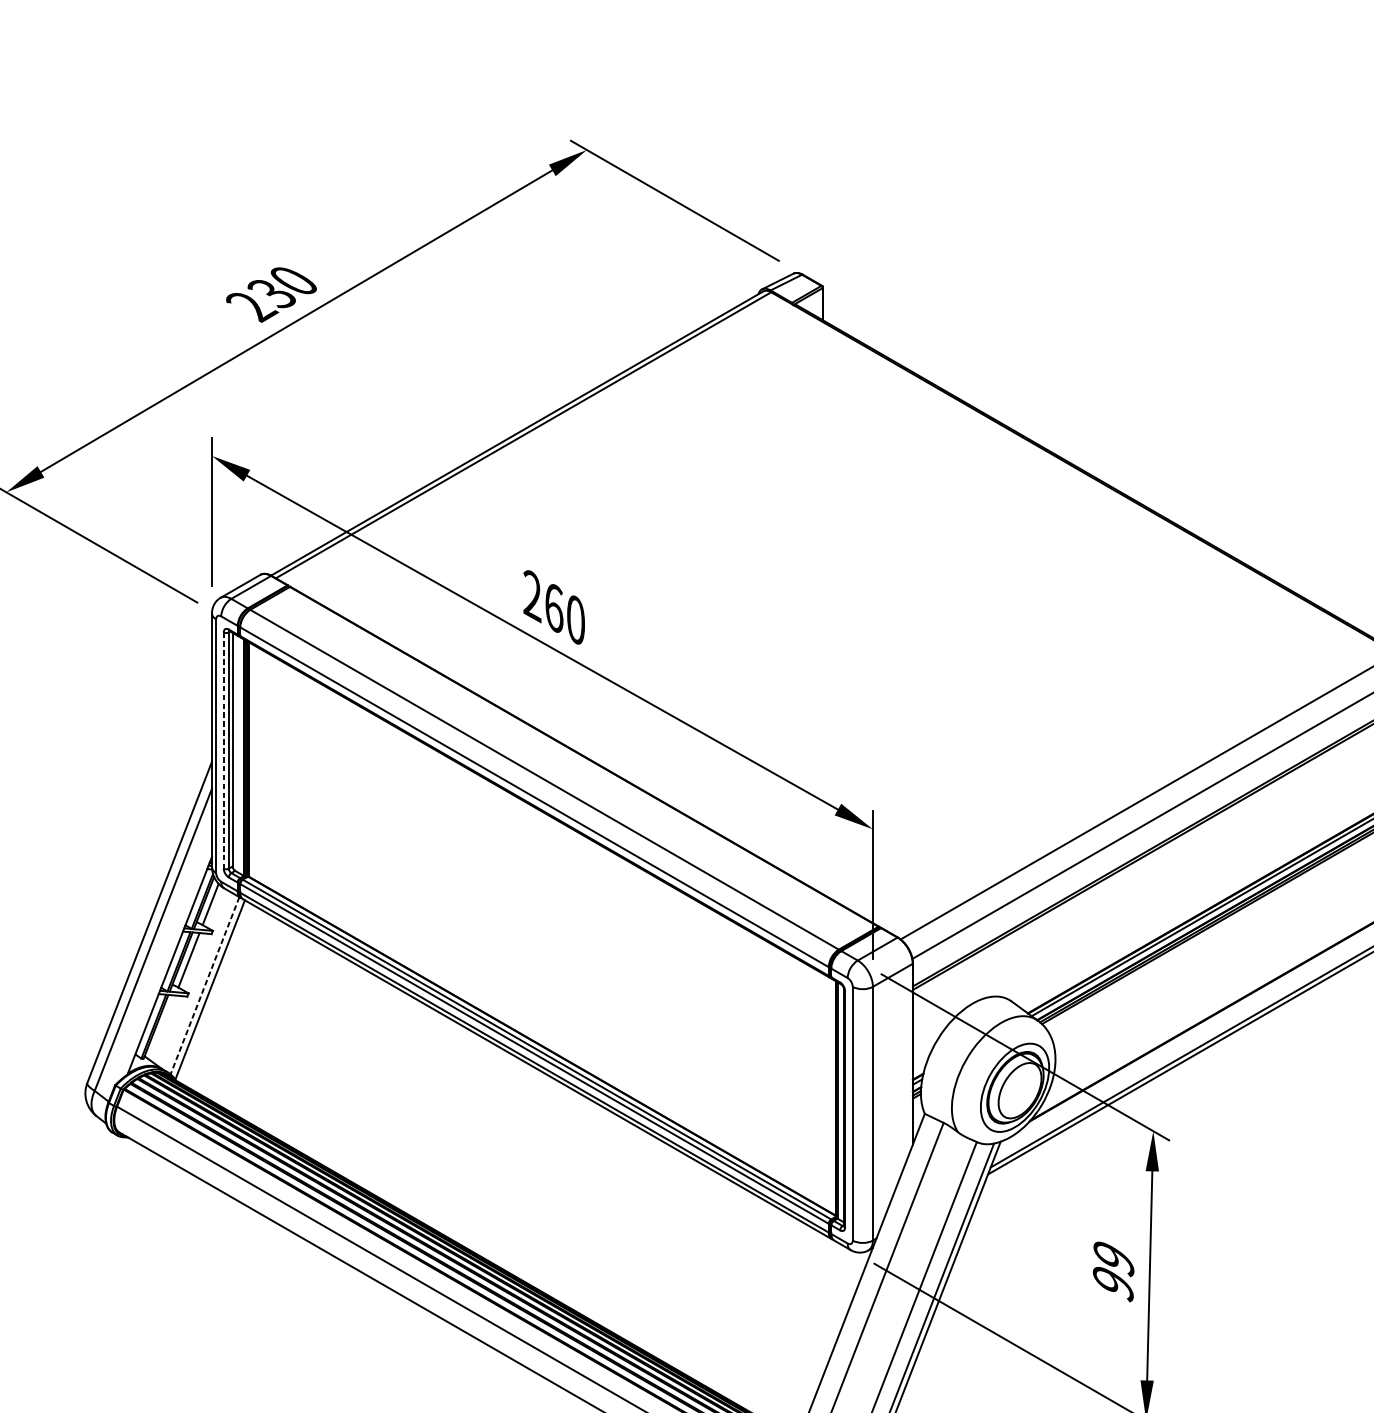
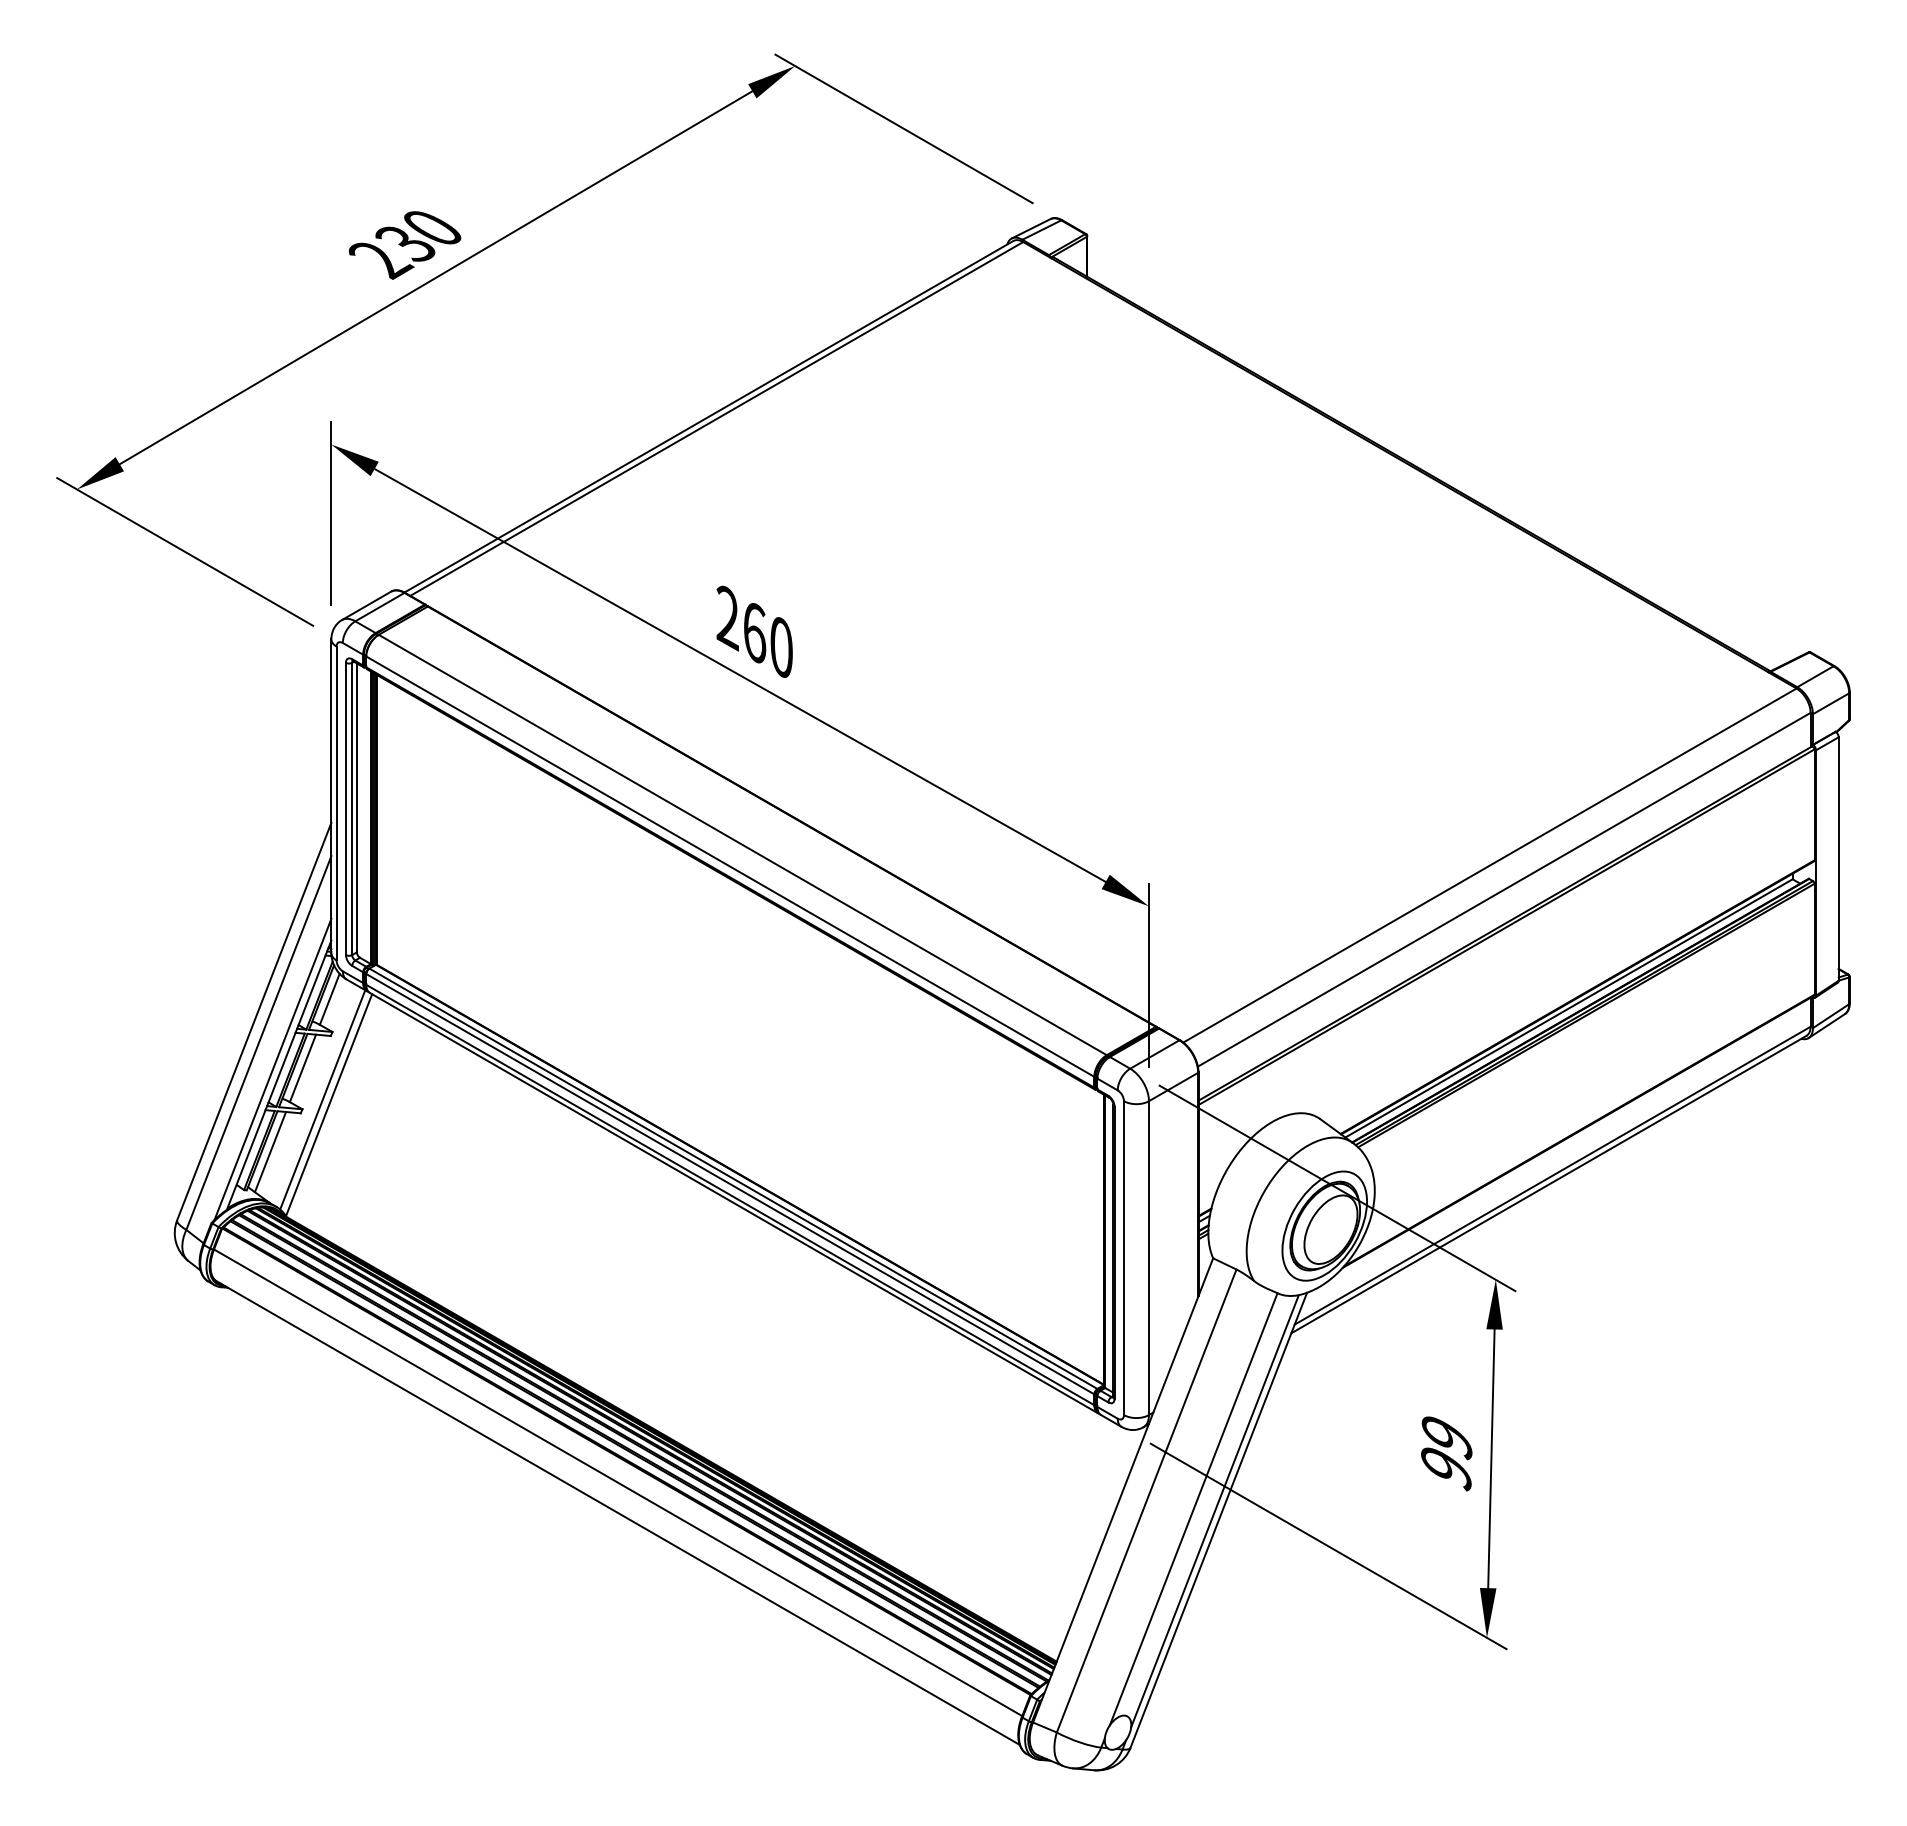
line: (223, 751) -> (345, 809), dashed -> solid
line: (164, 960) -> (272, 1068), added
line: (204, 985) -> (322, 1099), dashed -> solid
line: (162, 1027) -> (270, 1151), added

